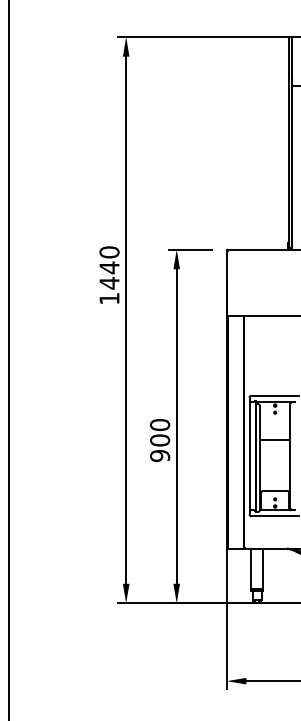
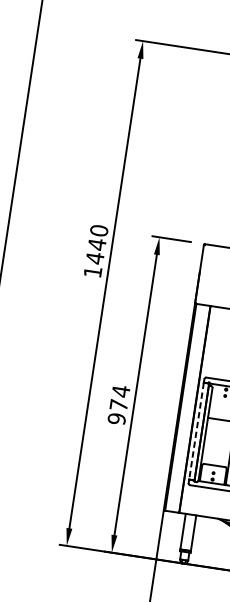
text: (160, 432) -> (120, 398), 900 -> 974
line: (249, 456) -> (196, 431), solid -> dashed

